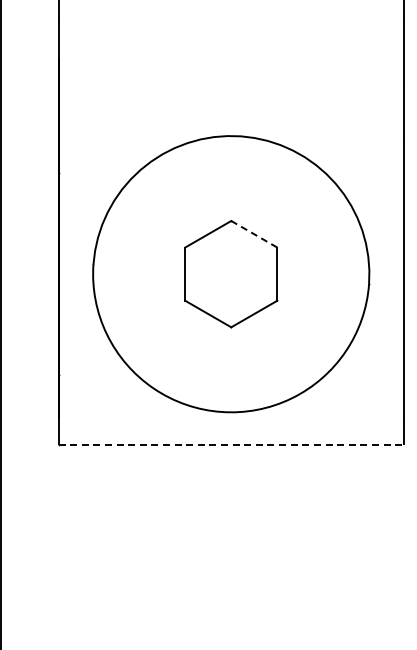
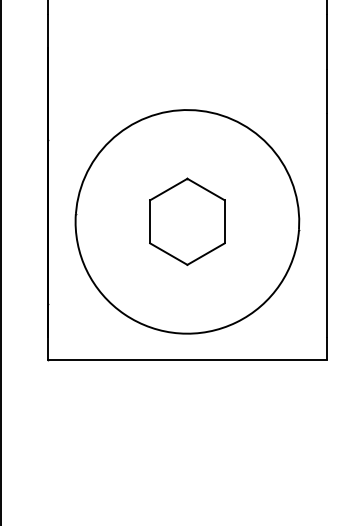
line: (254, 234) -> (206, 189), dashed -> solid
line: (231, 444) -> (187, 359), dashed -> solid

